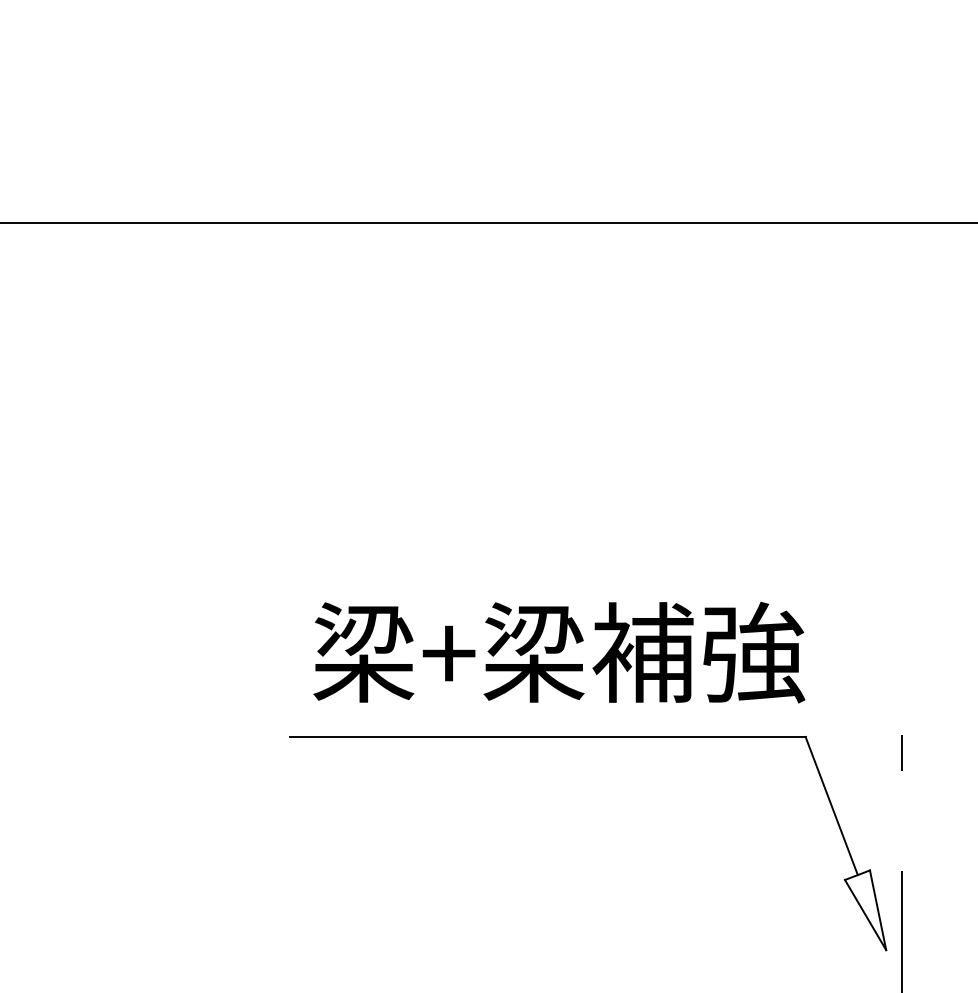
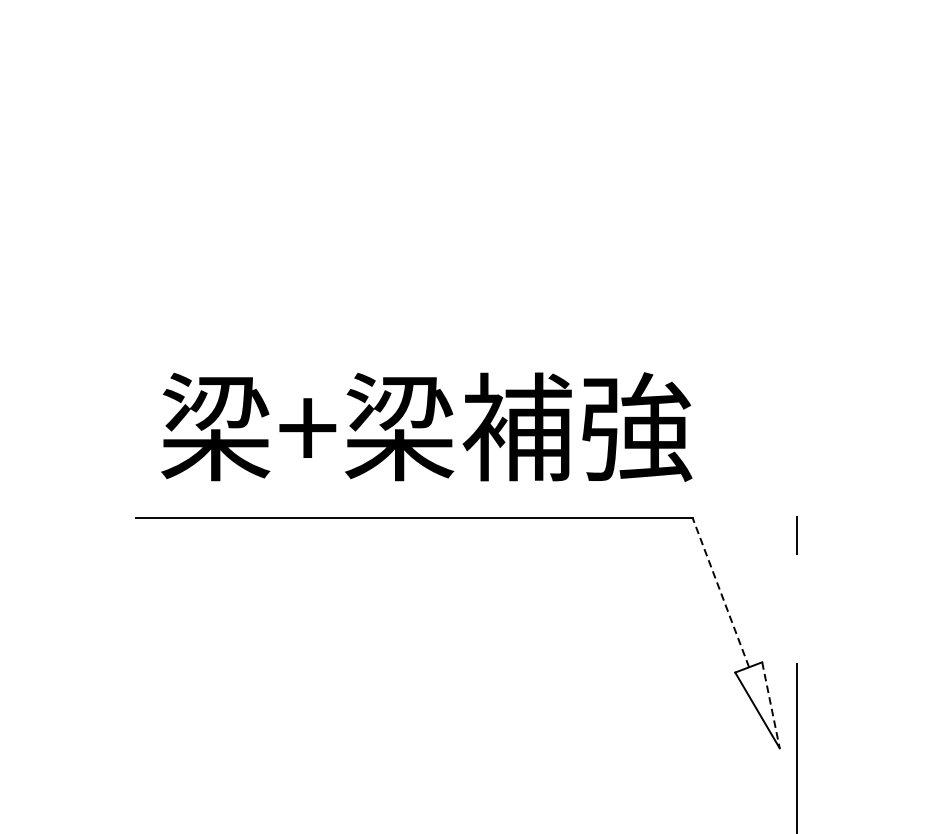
line: (831, 806) -> (720, 593), solid -> dashed
line: (878, 910) -> (771, 705), solid -> dashed

